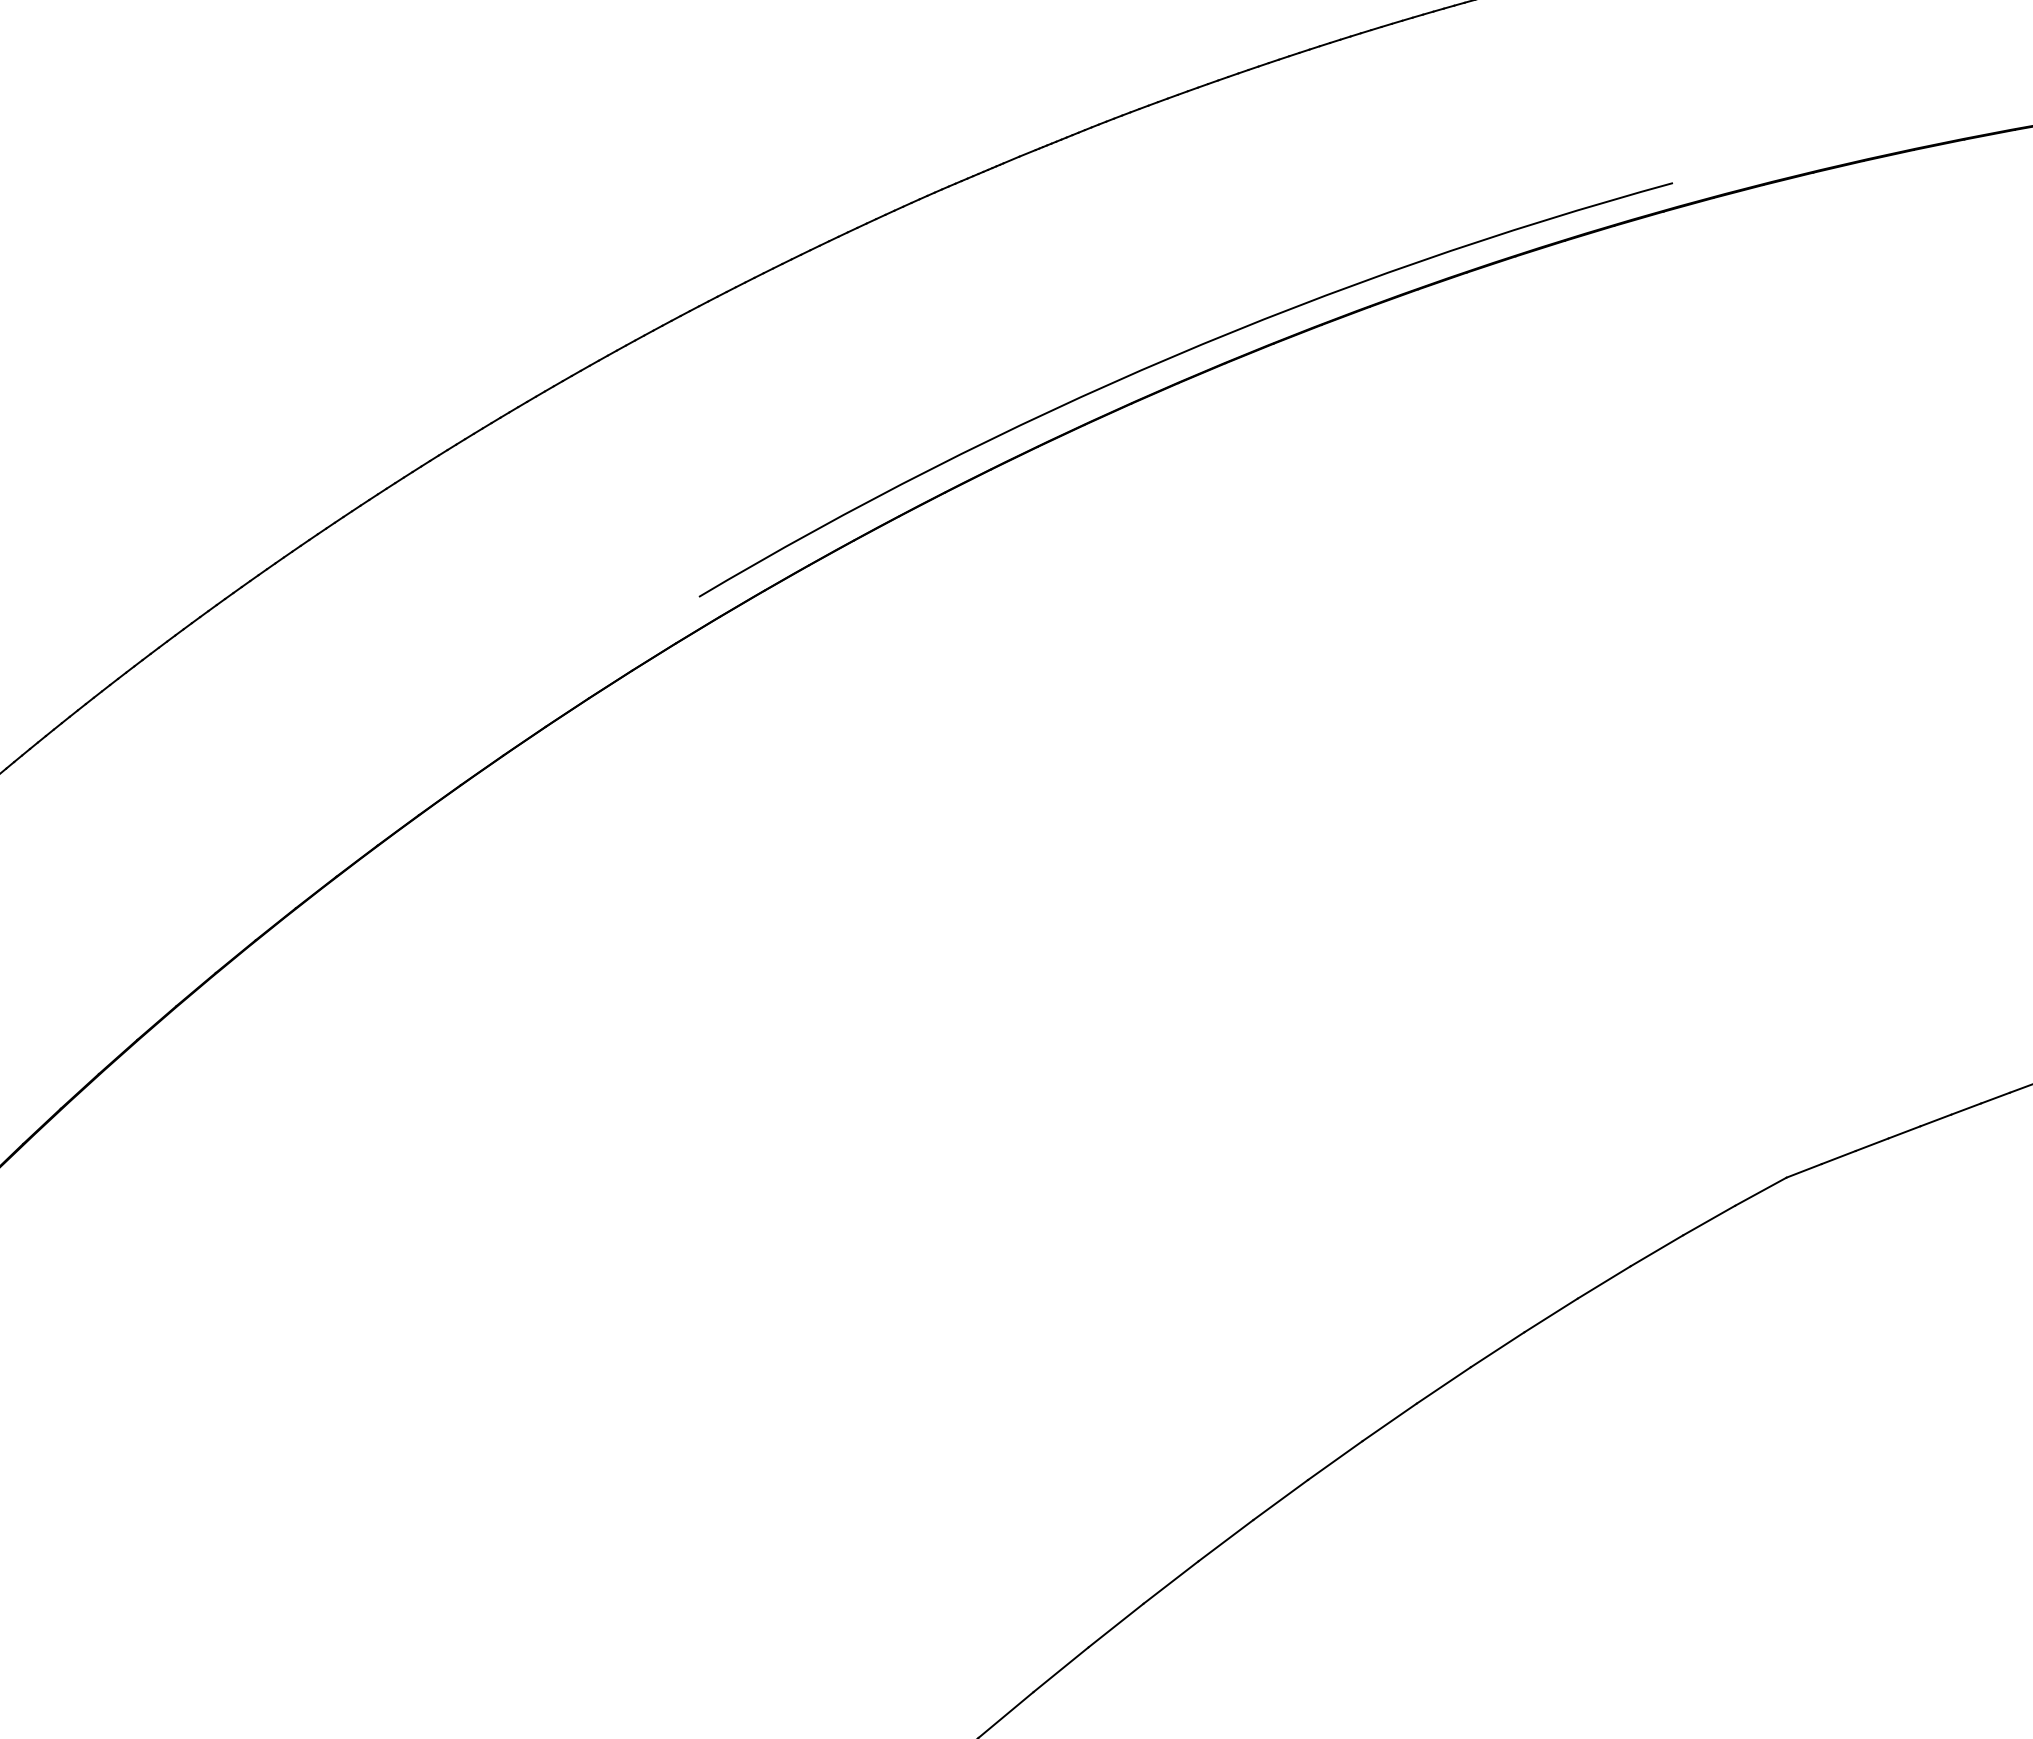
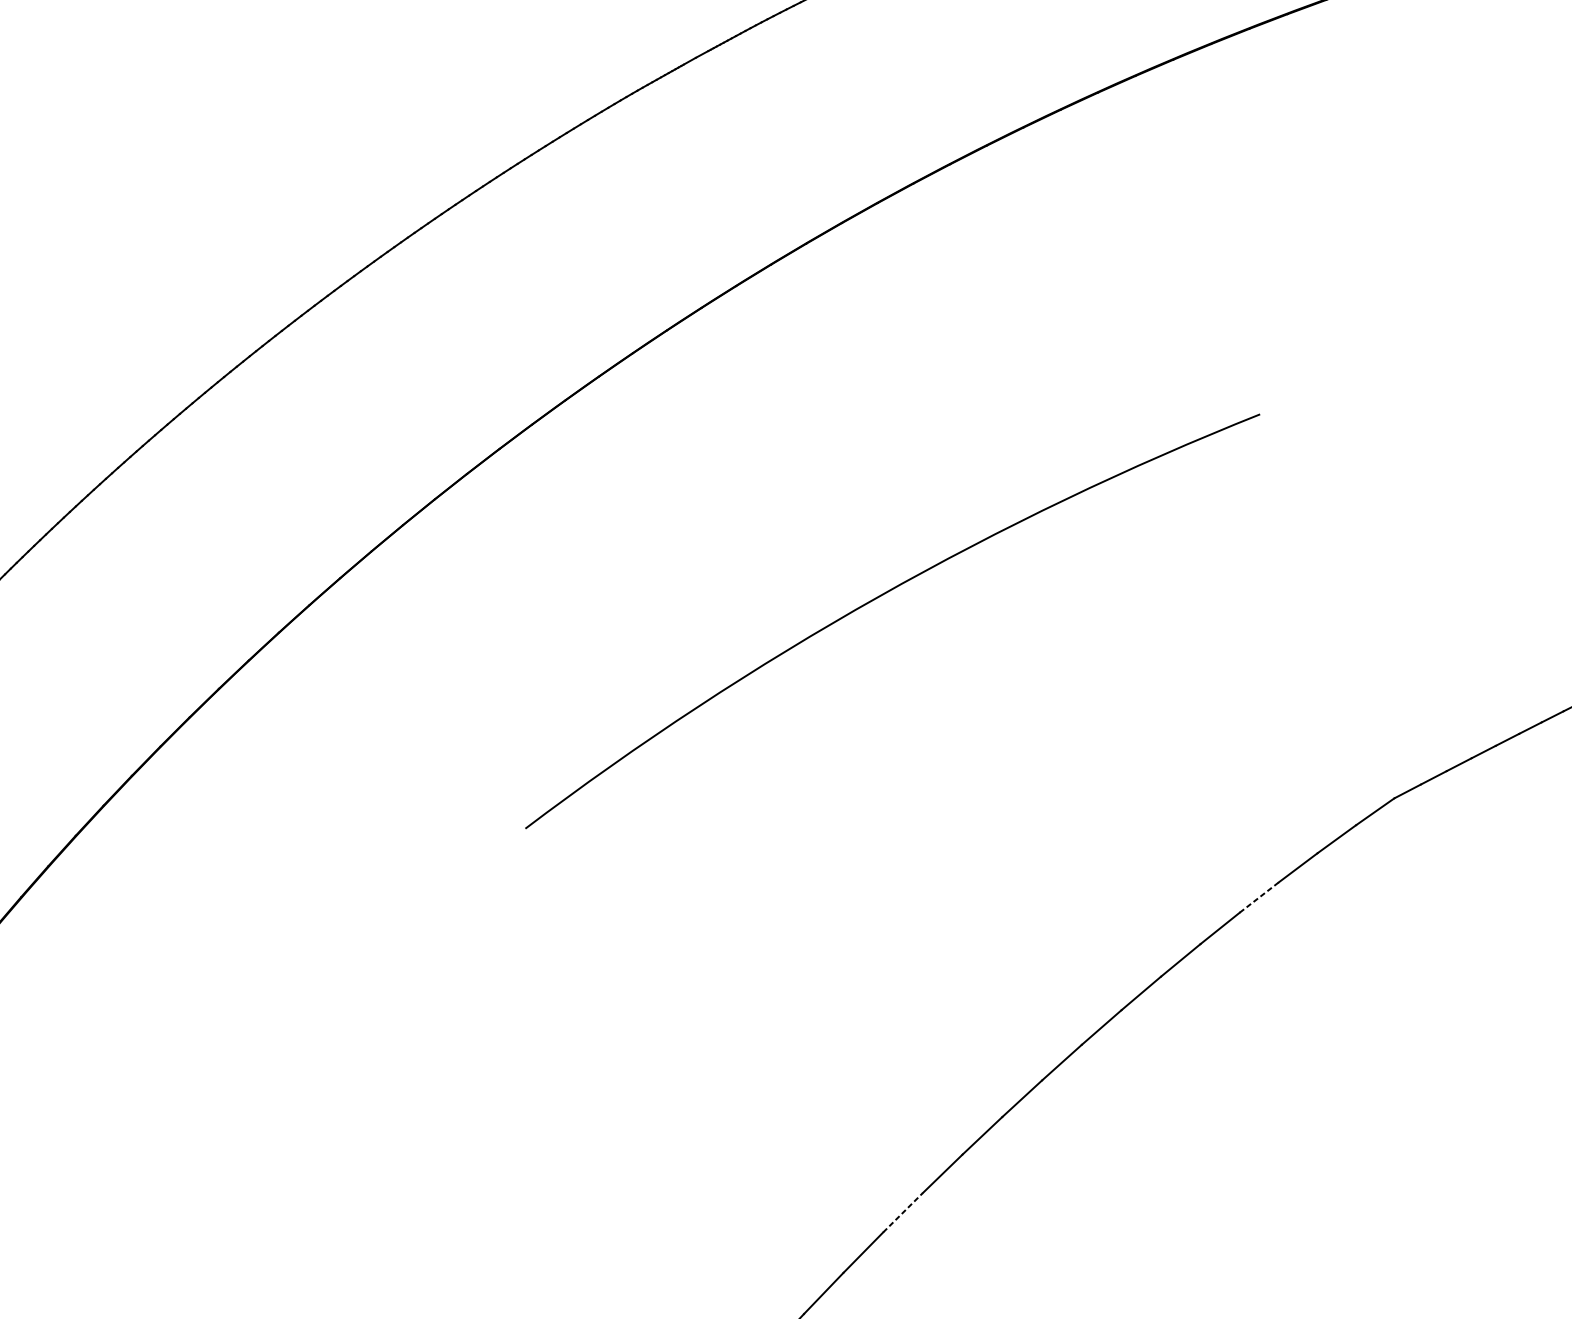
curve: (1174, 357) -> (880, 596), moved
line: (1604, 1282) -> (1259, 897), solid -> dashed
line: (1116, 1625) -> (903, 1212), solid -> dashed

